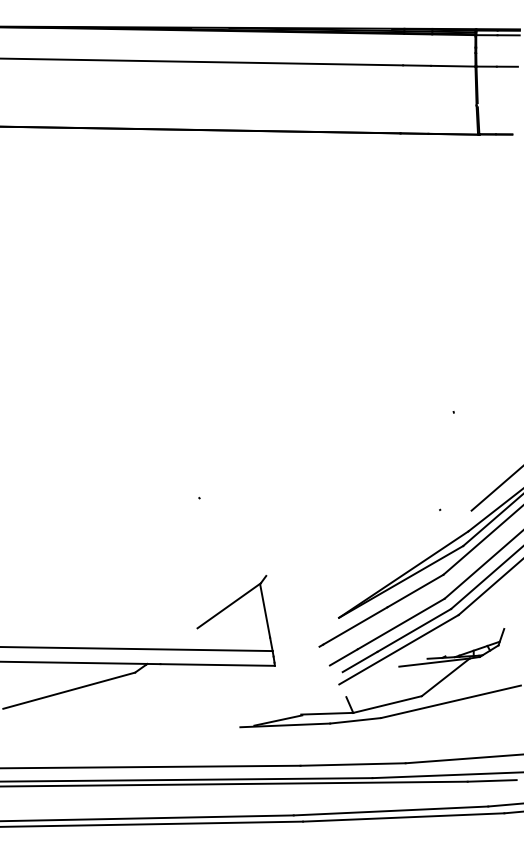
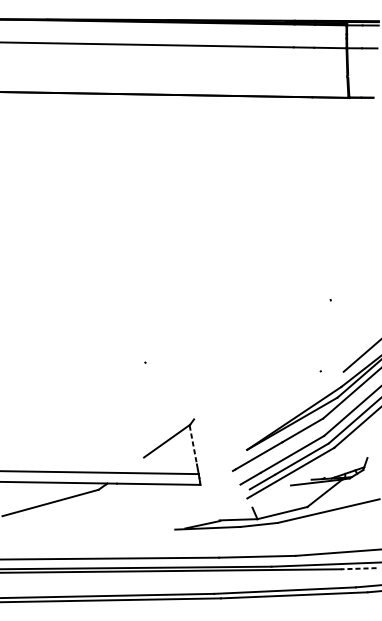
line: (265, 611) -> (193, 445), solid -> dashed
line: (492, 780) -> (358, 568), solid -> dashed

